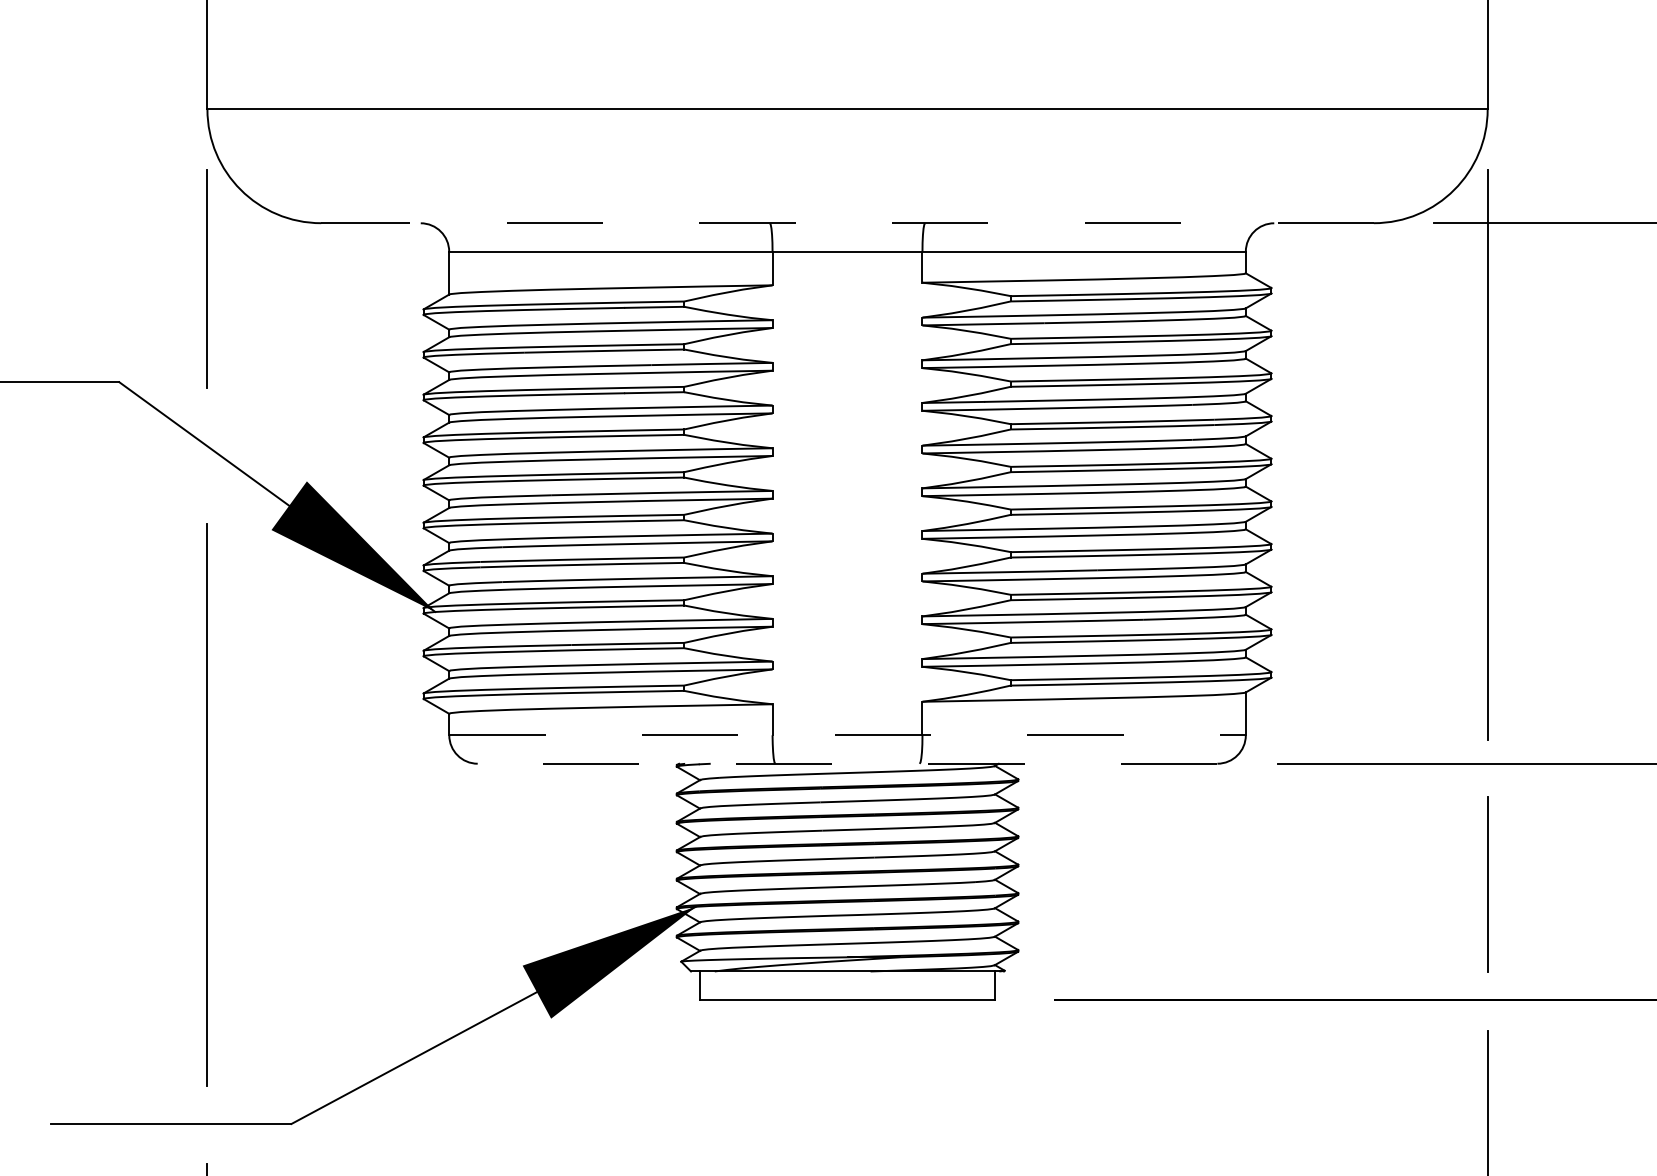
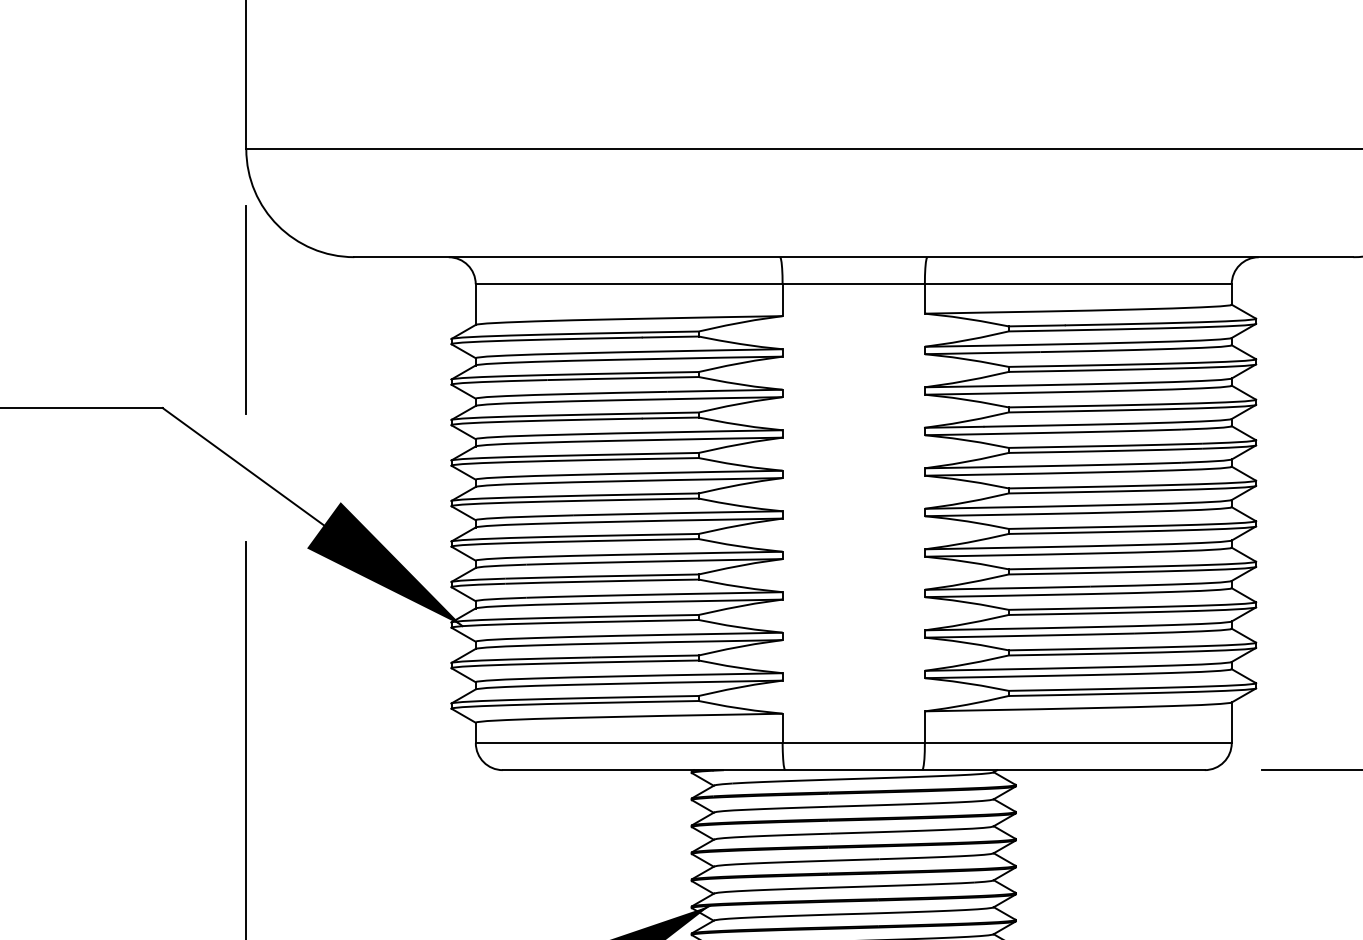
line: (847, 223) -> (853, 257), dashed -> solid
line: (848, 735) -> (854, 743), dashed -> solid
line: (847, 763) -> (853, 769), dashed -> solid

